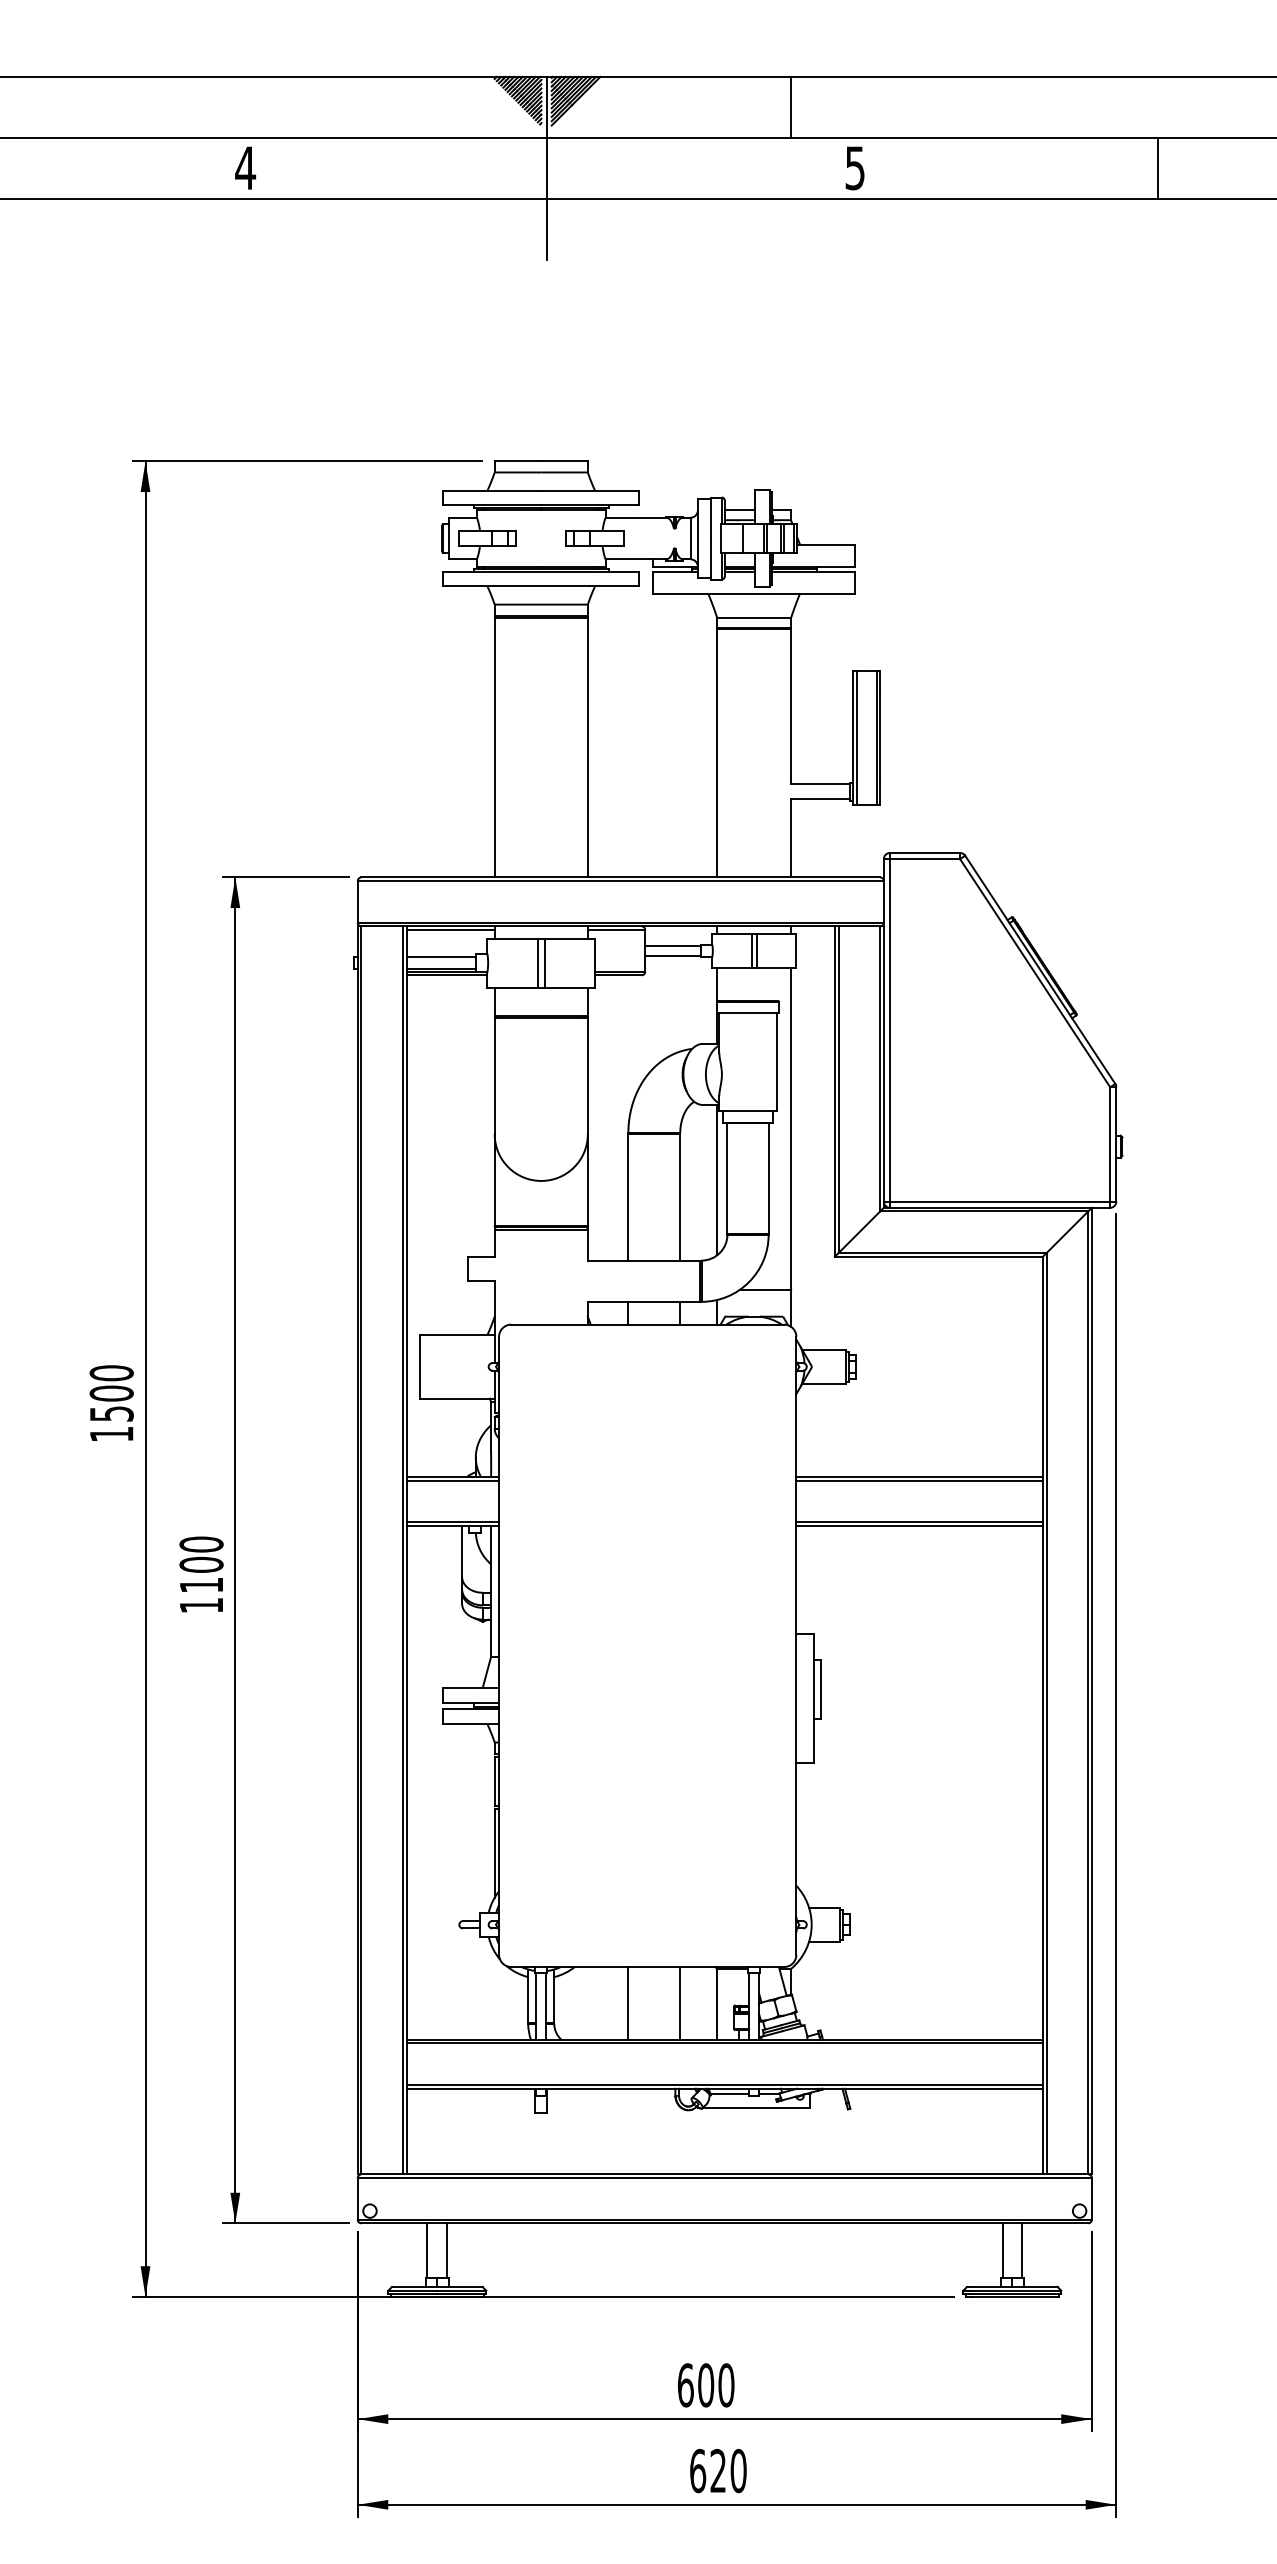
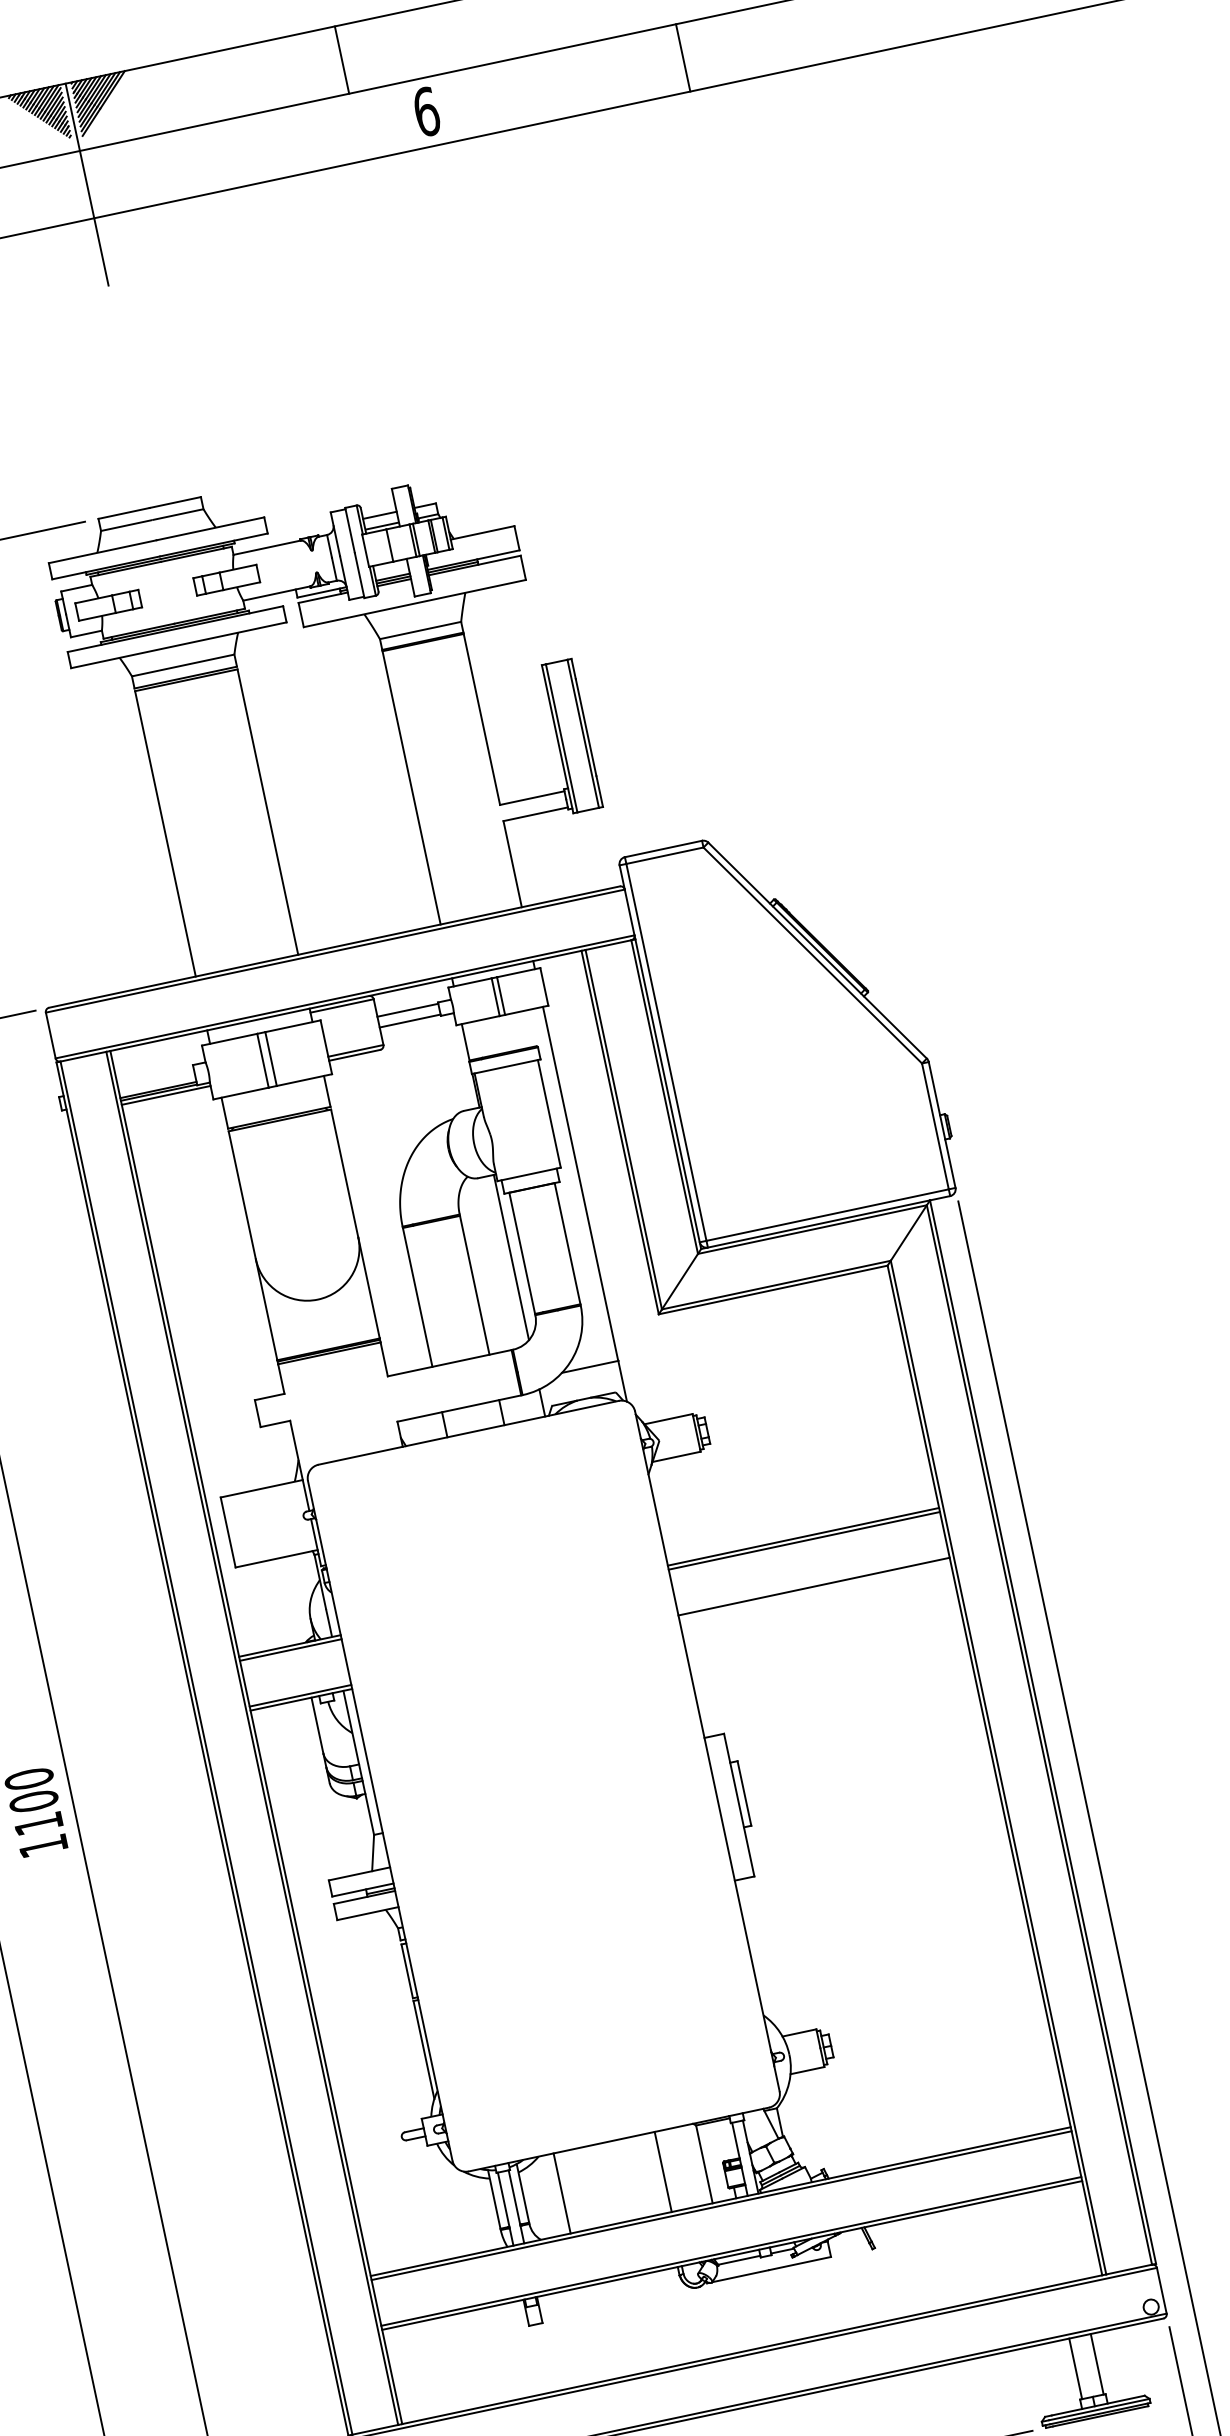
text: (855, 168) -> (426, 112), 5 -> 6
line: (1158, 168) -> (683, 57), moved
line: (450, 930) -> (159, 1045), removed
line: (440, 956) -> (154, 1076), removed
line: (919, 1525) -> (814, 1590), removed
line: (628, 2003) -> (562, 2193), moved

